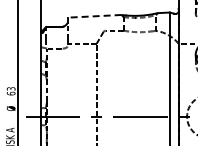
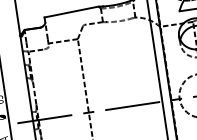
line: (94, 16) -> (71, 12), dashed -> solid

